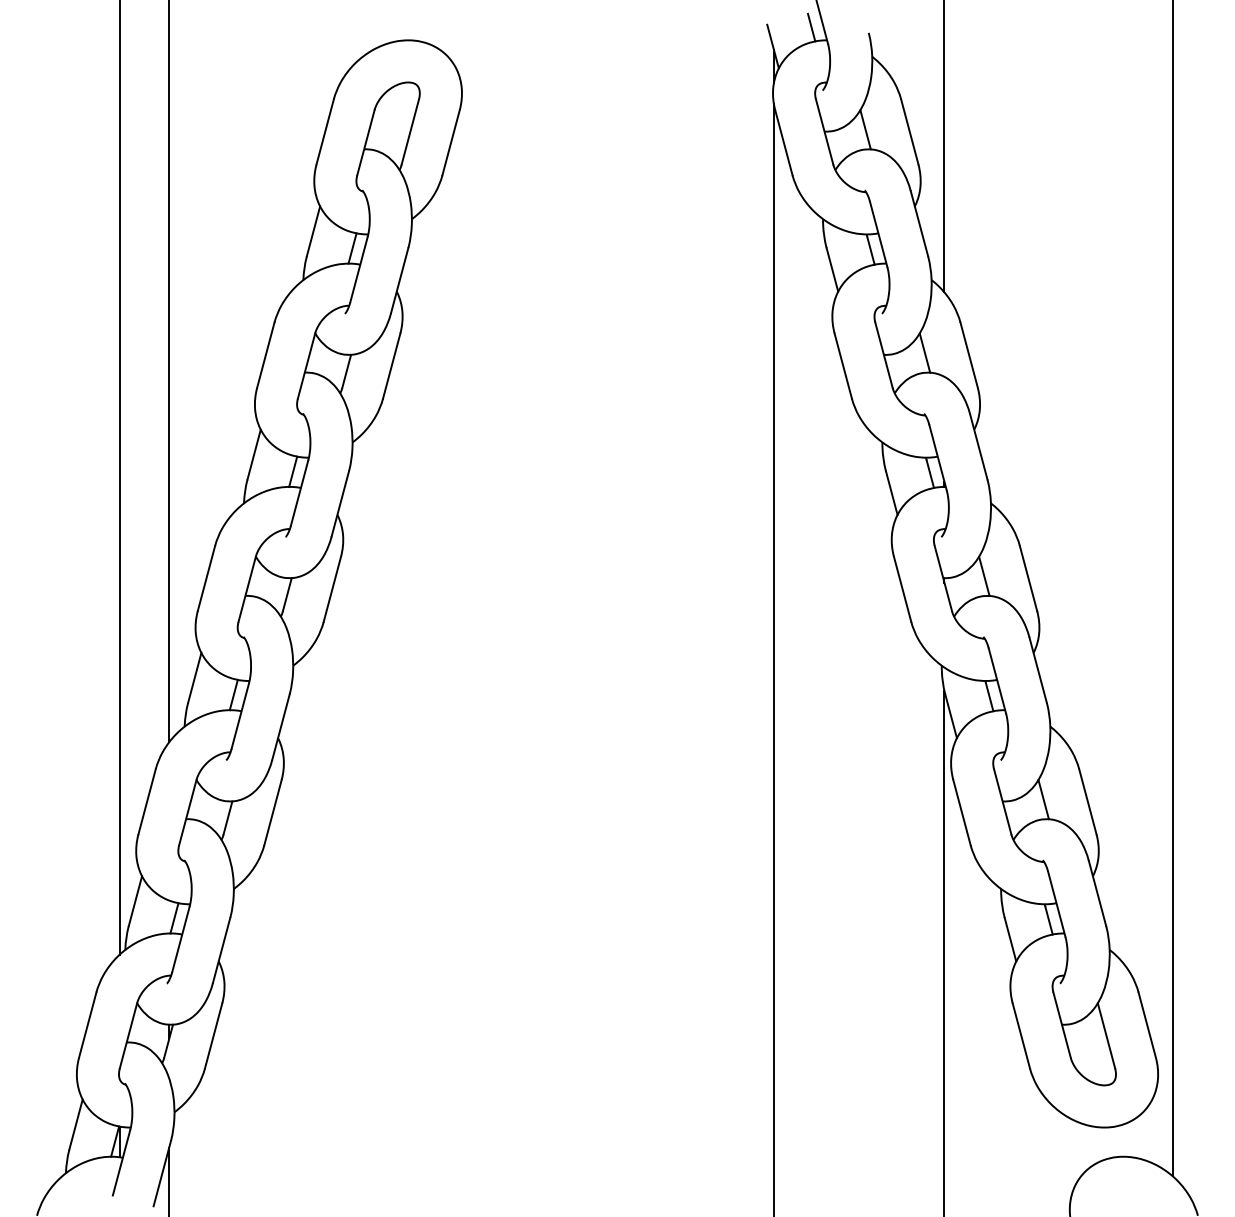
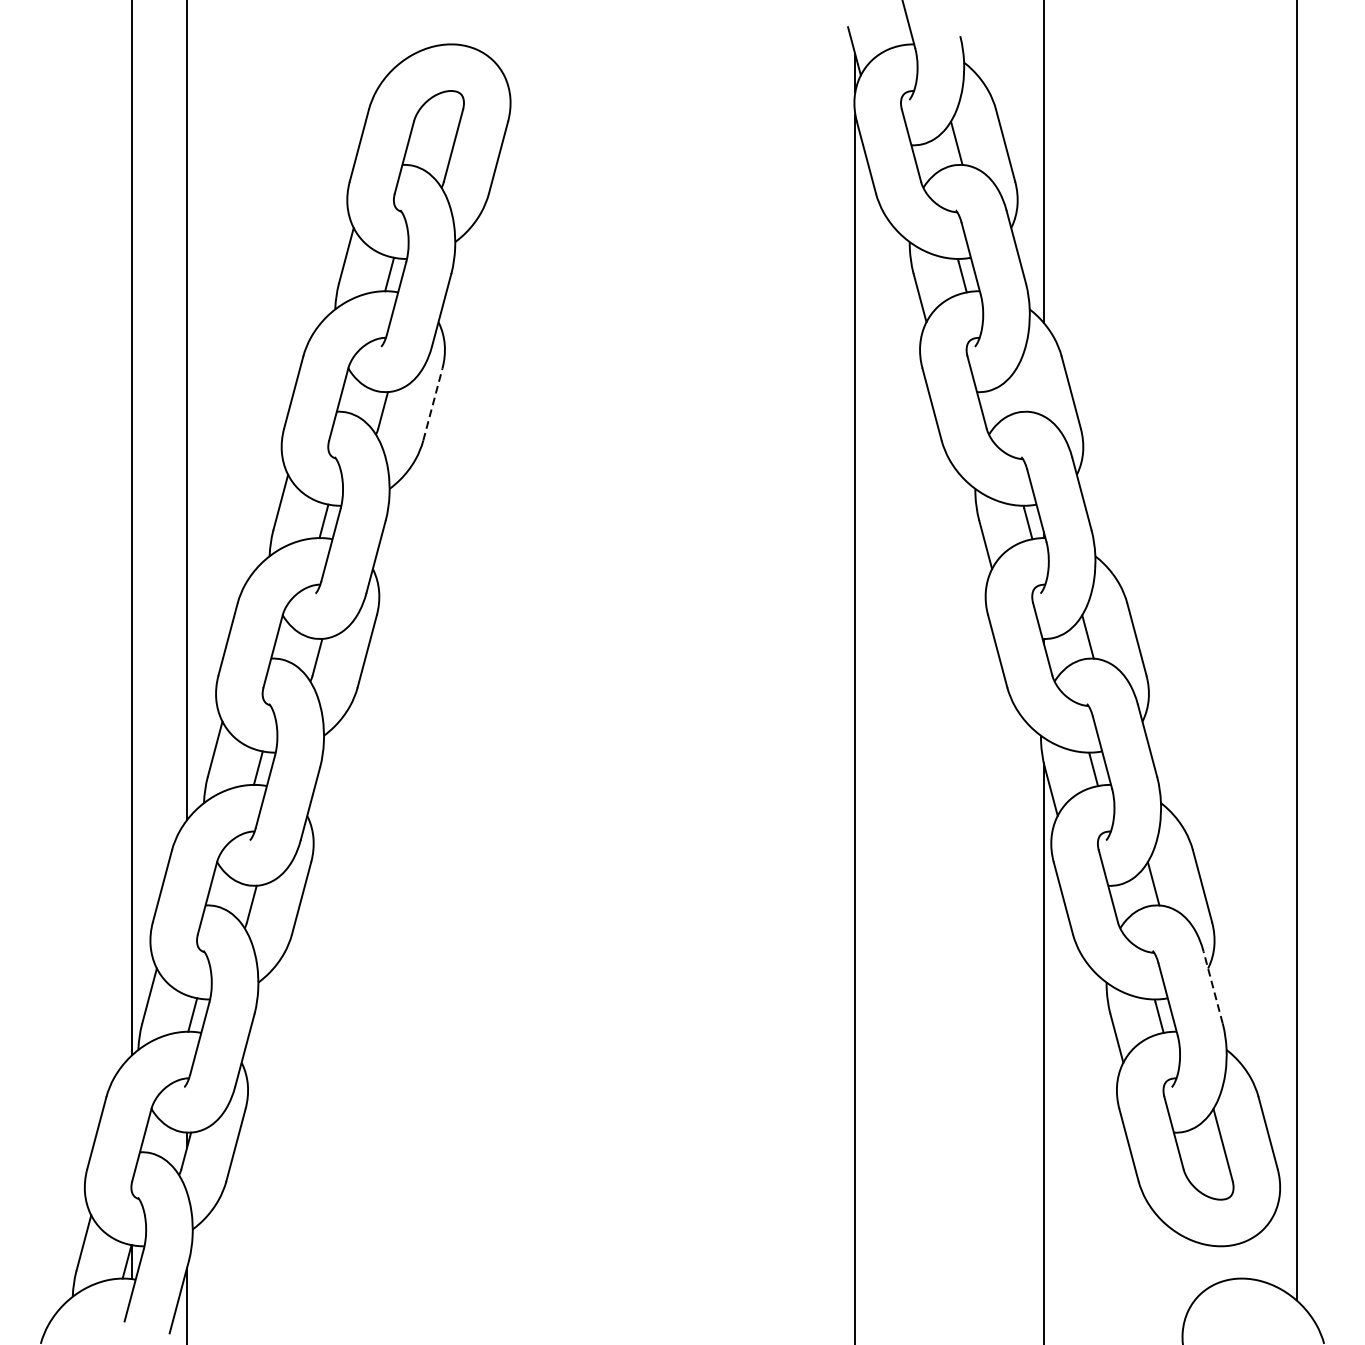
line: (811, 27) -> (896, 30), removed
line: (924, 352) -> (1021, 389), removed
line: (391, 366) -> (432, 404), solid -> dashed
line: (1097, 893) -> (1213, 987), solid -> dashed

